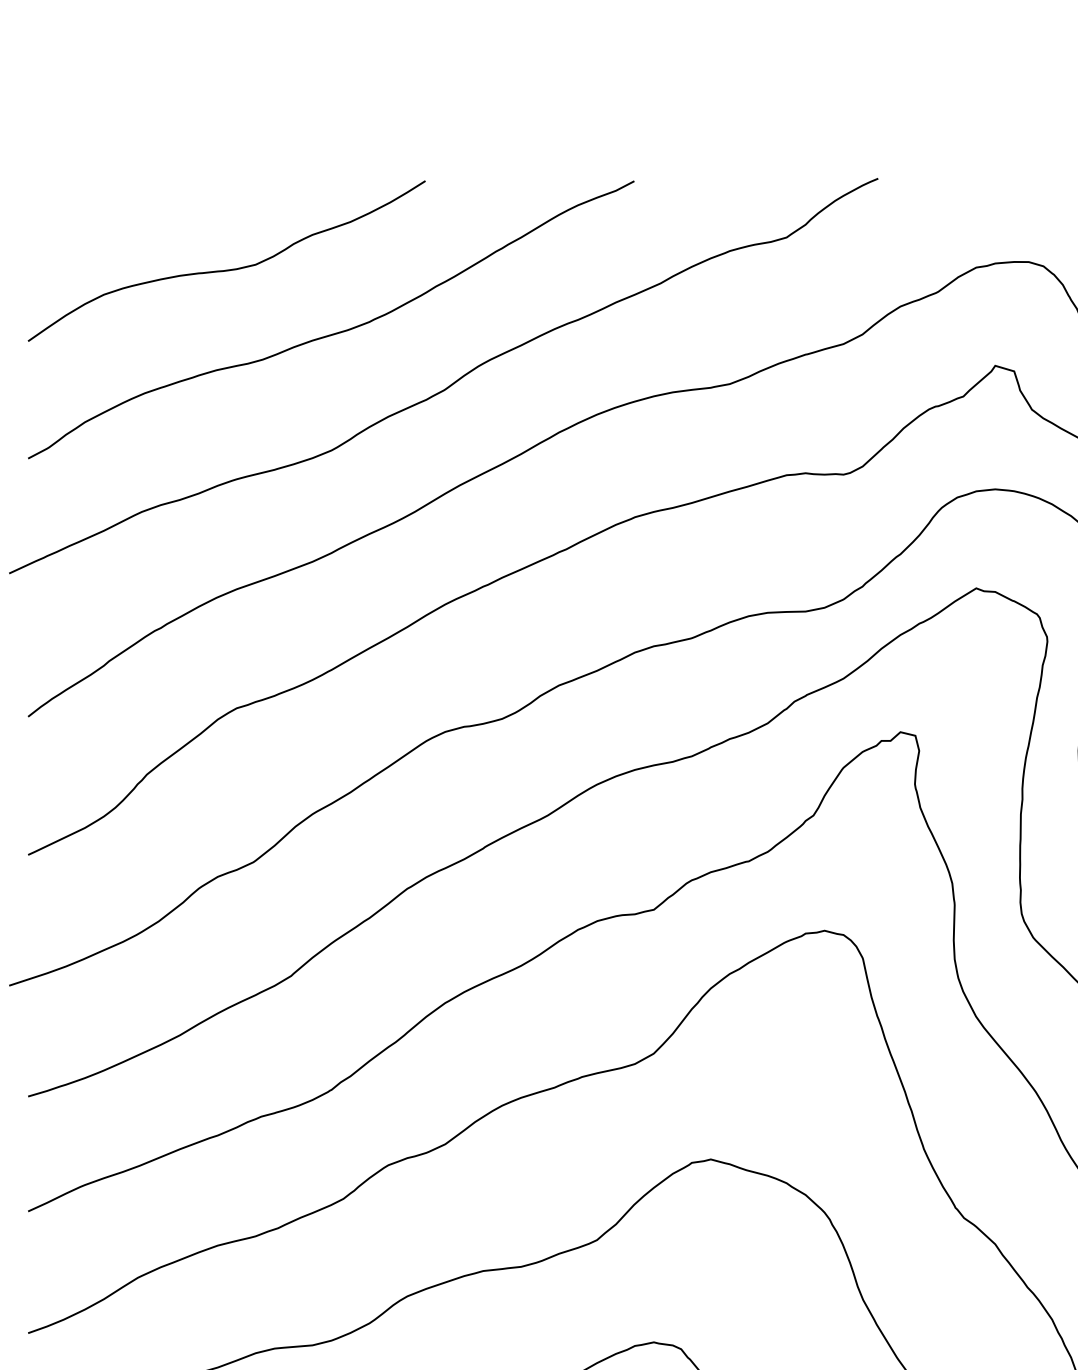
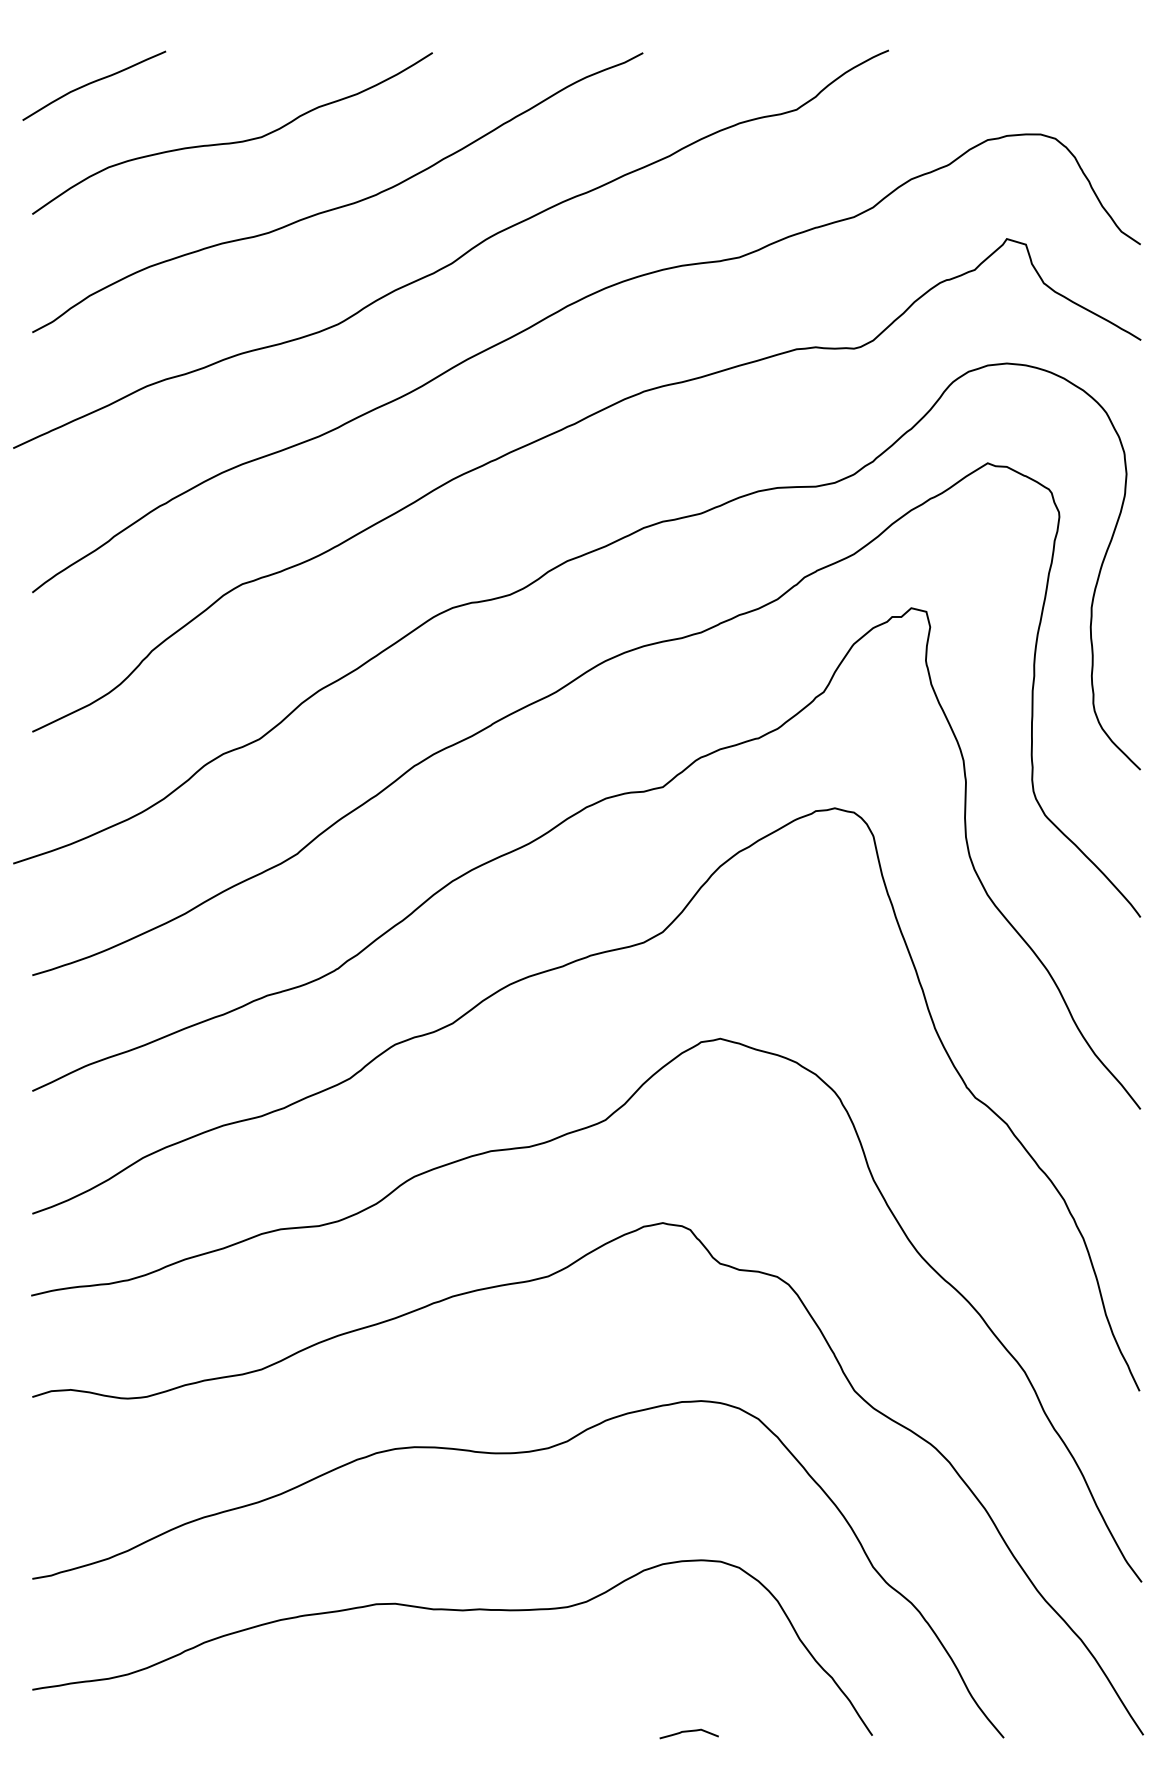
curve: (87, 211) -> (92, 83), added

